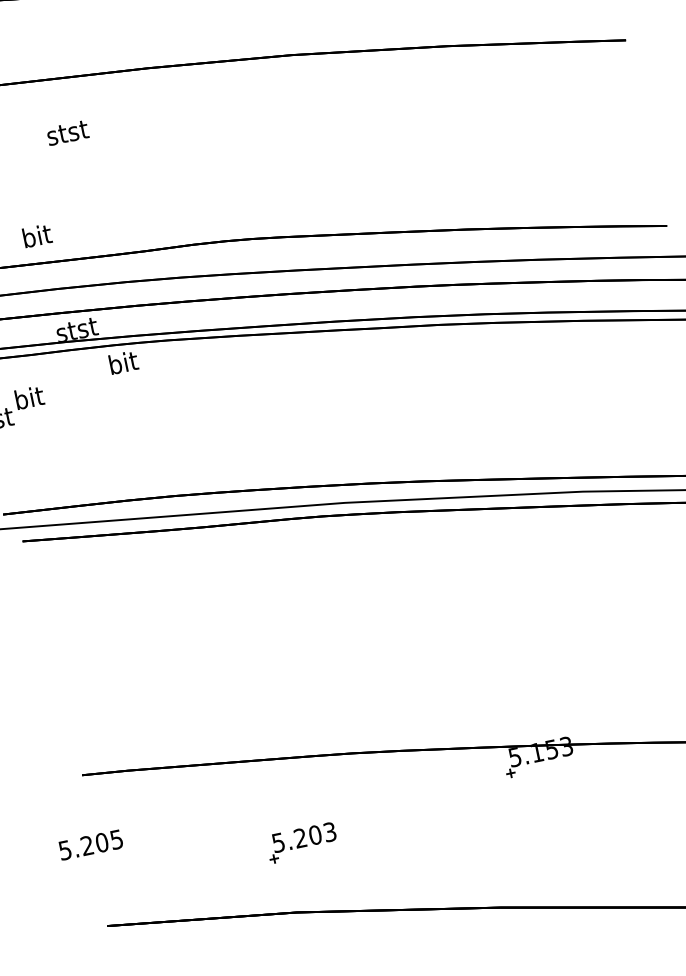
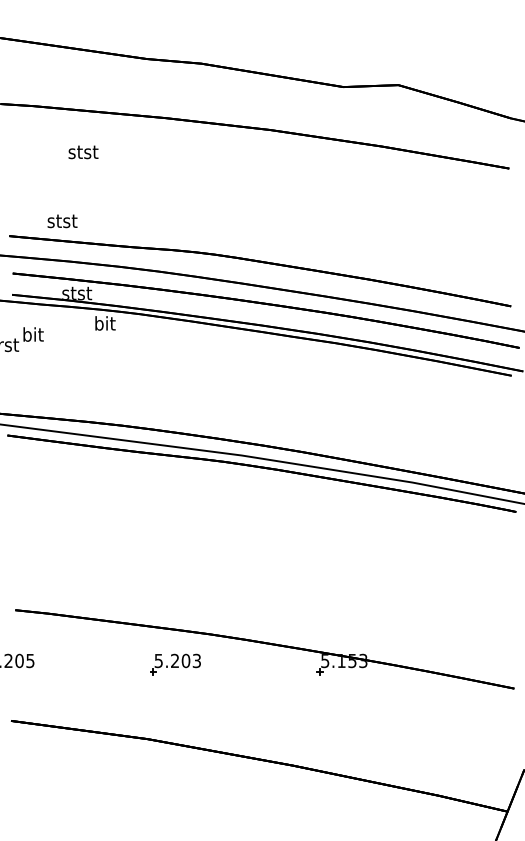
text: (67, 133) -> (83, 152), moved
text: (36, 235) -> (62, 220), bit -> stst
part: (302, 842) -> (175, 664), moved

